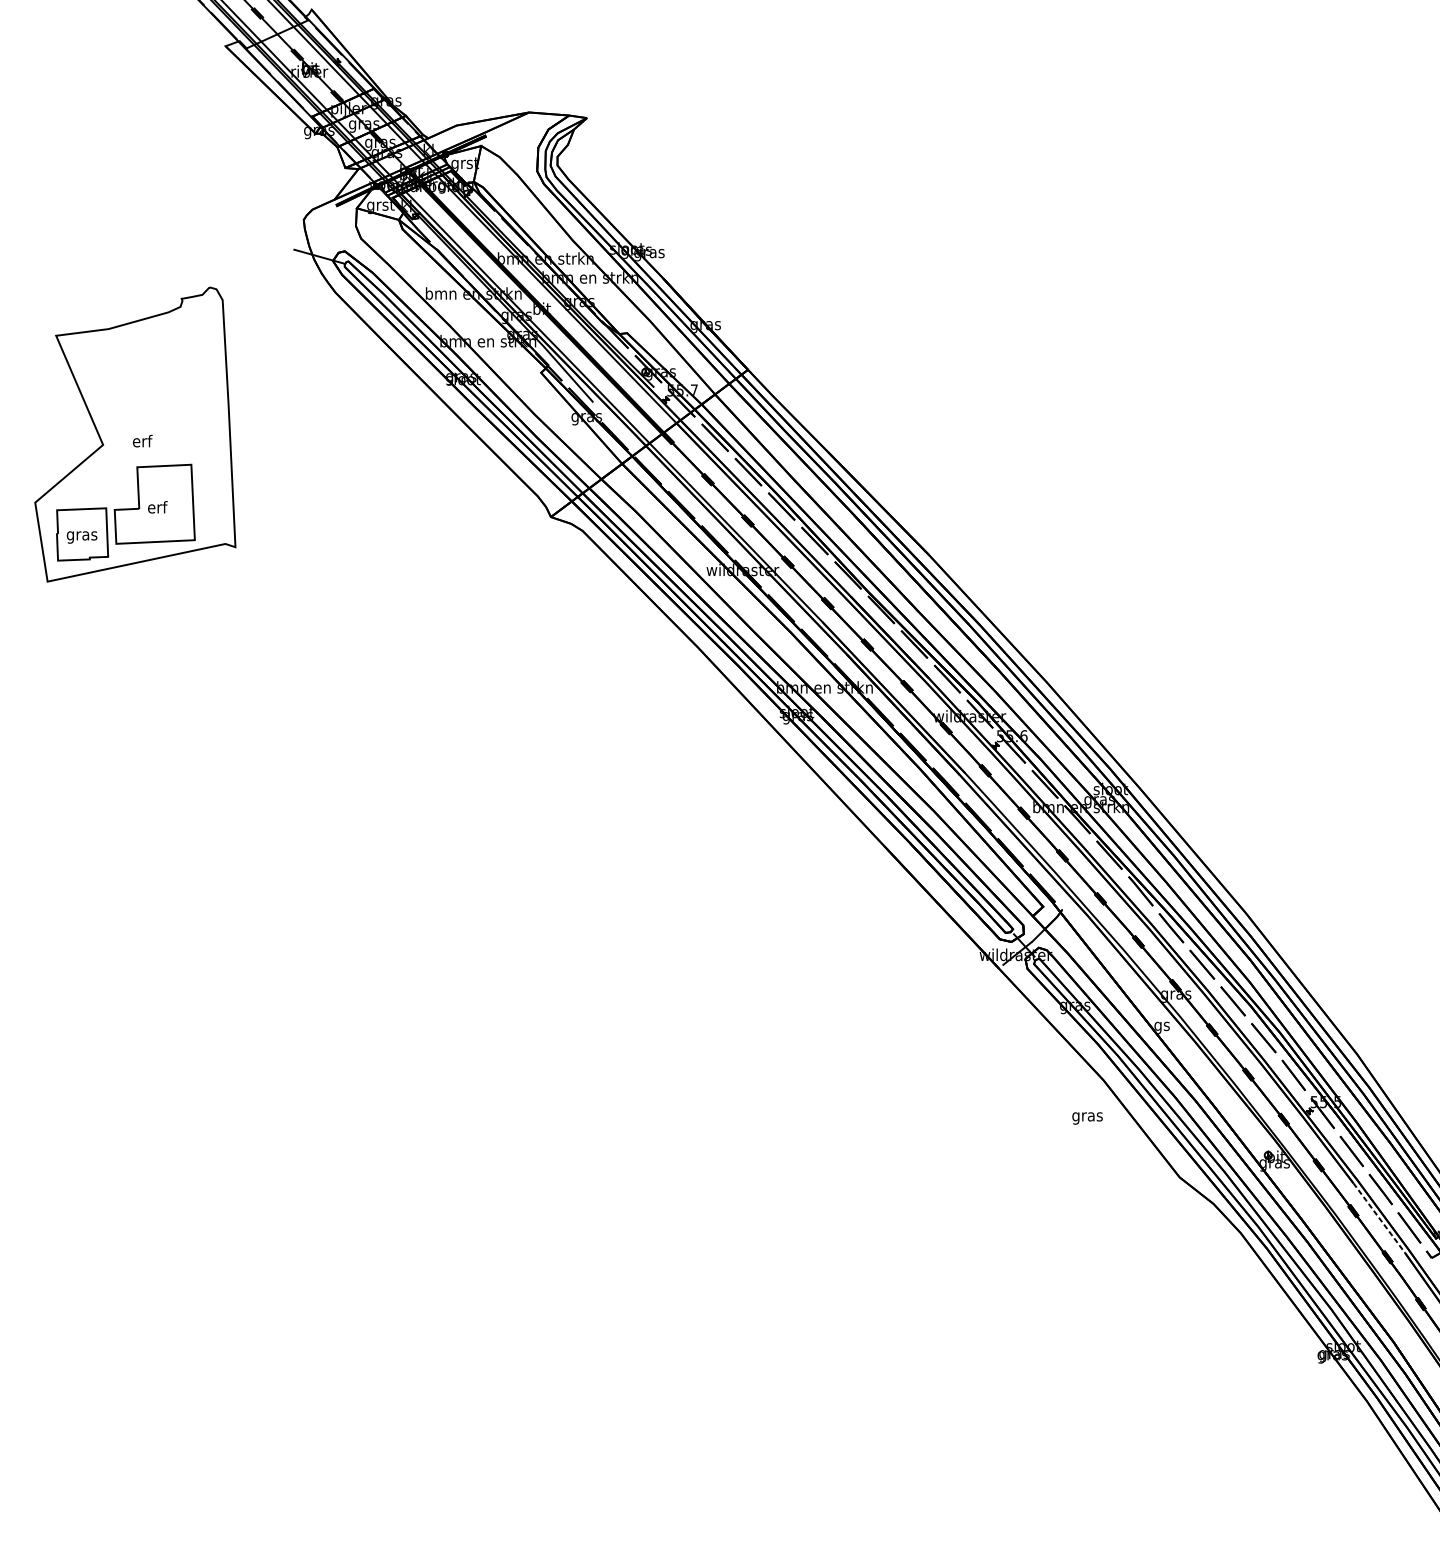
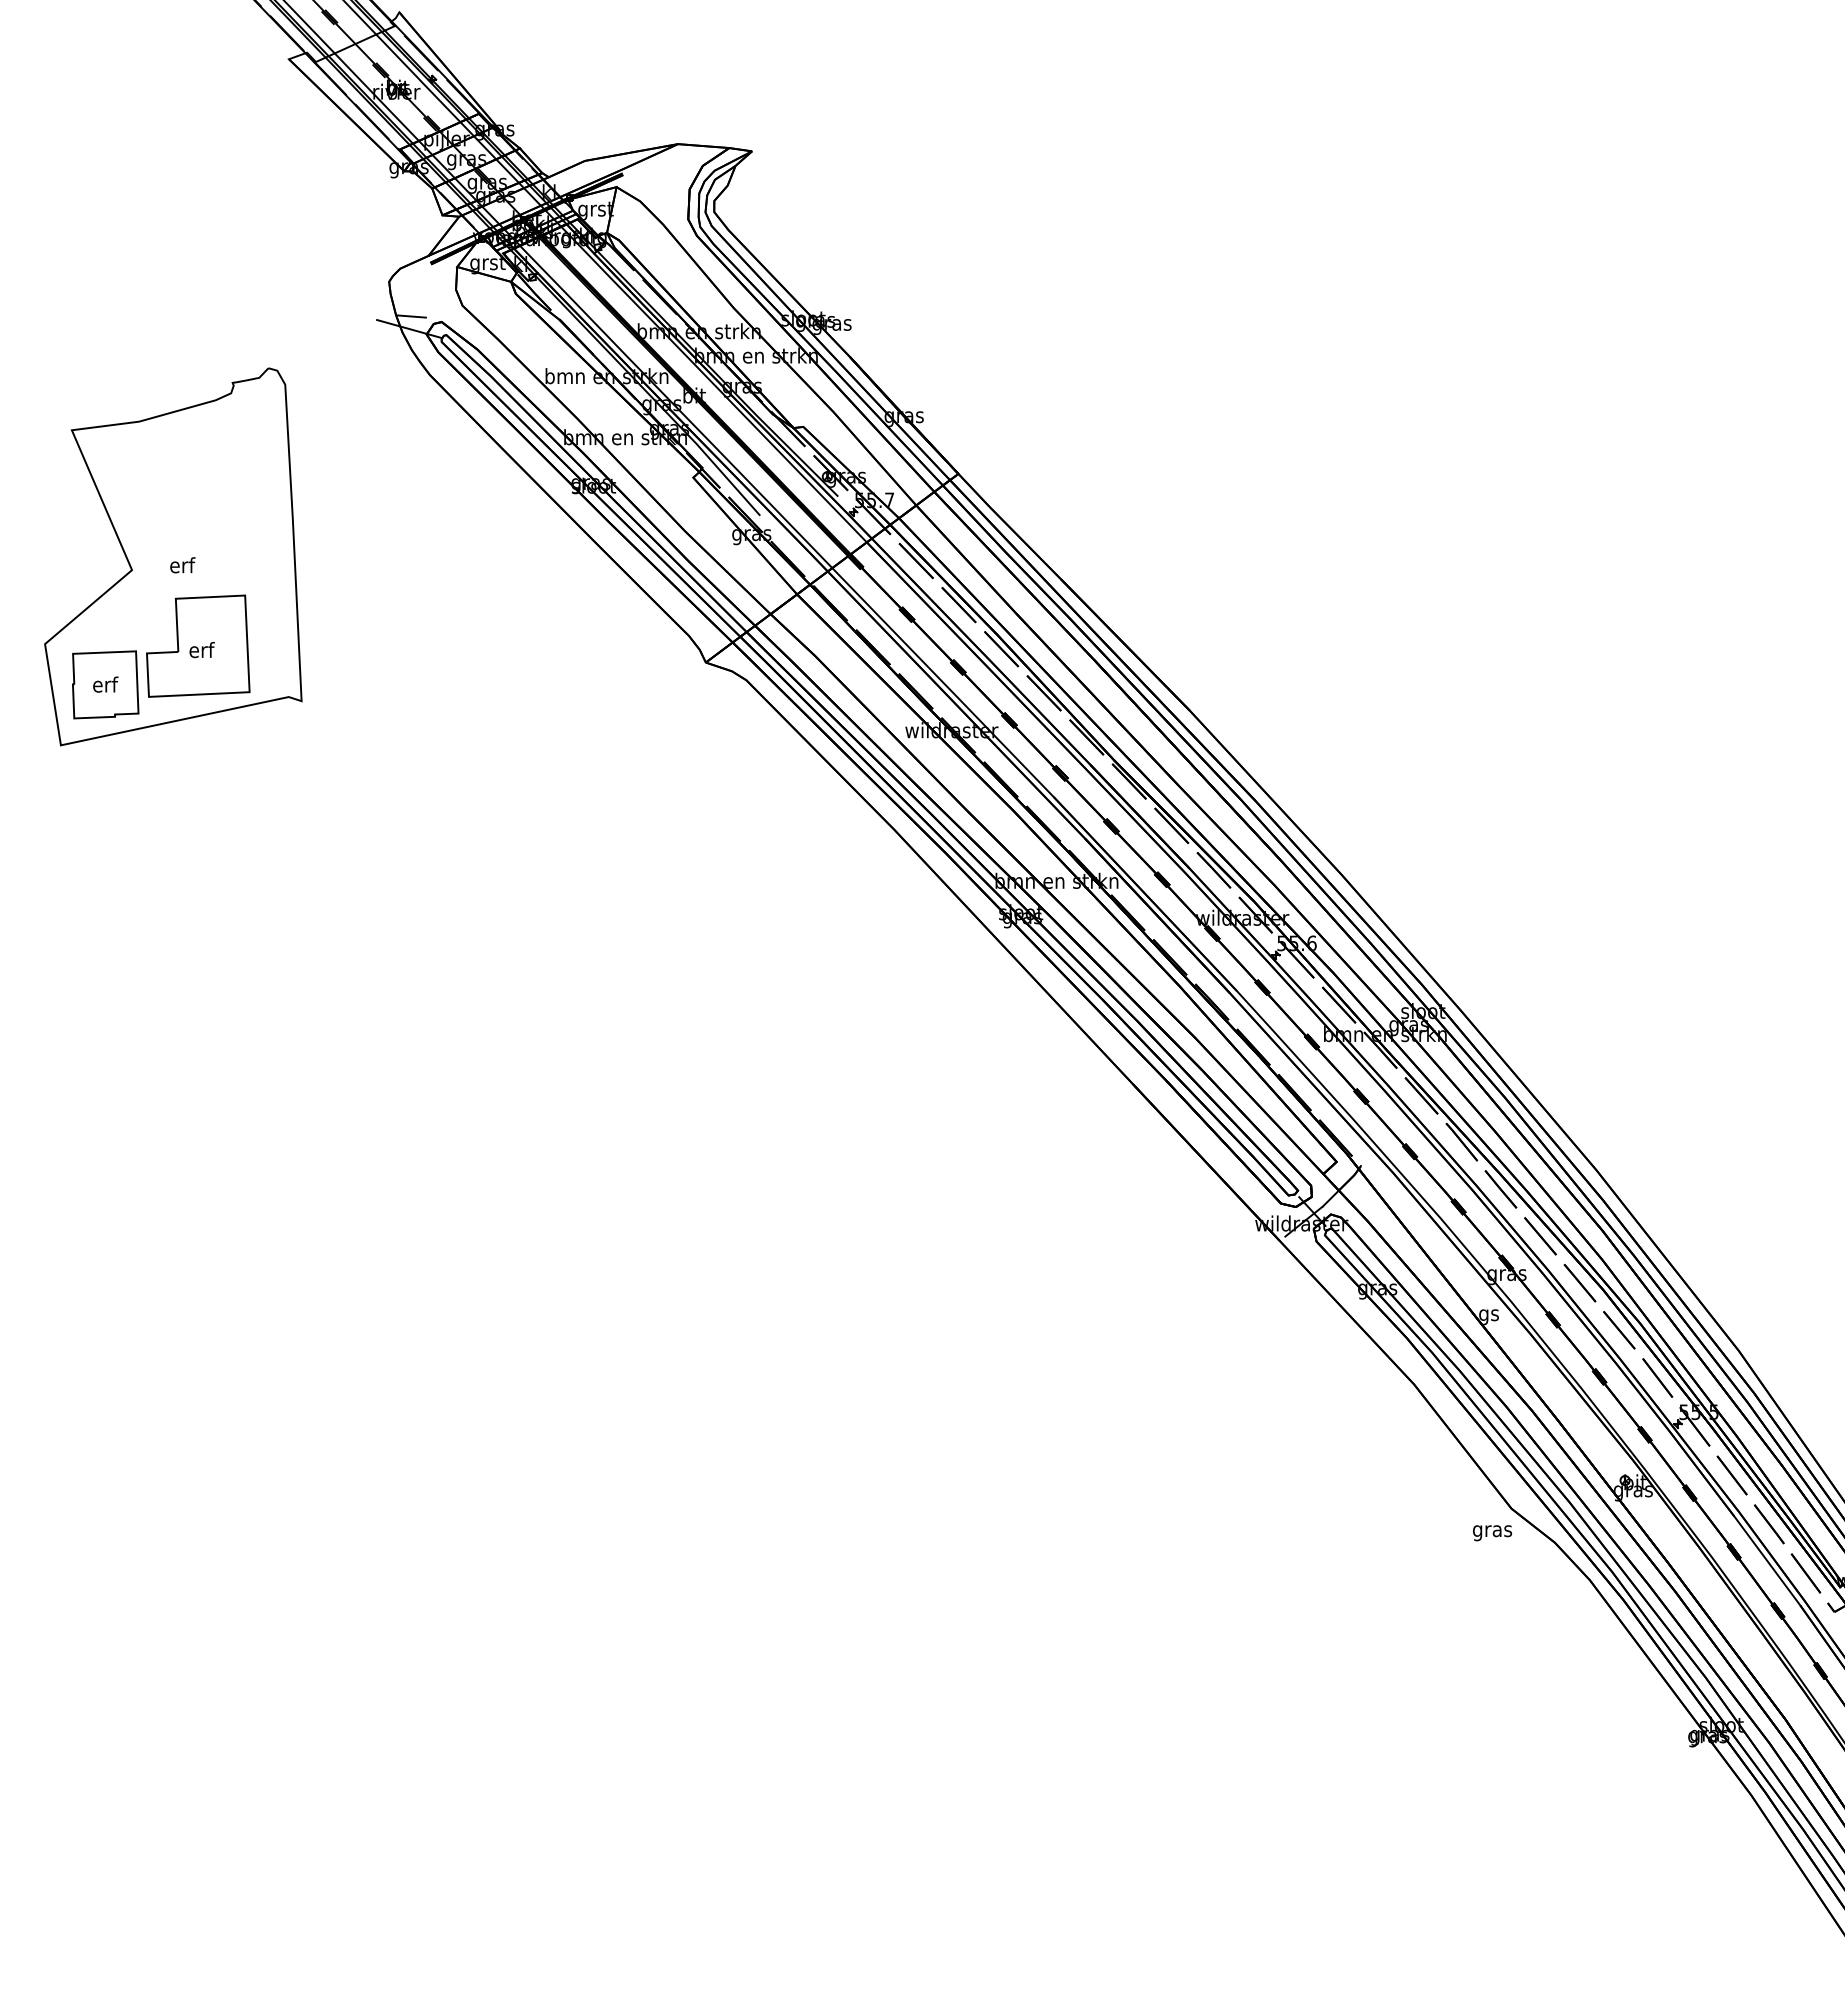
line: (321, 246) -> (411, 316), added
text: (81, 535) -> (104, 686), gras -> erf
text: (1087, 1118) -> (1492, 1533), moved
line: (1379, 1217) -> (1767, 1560), dashed -> solid

